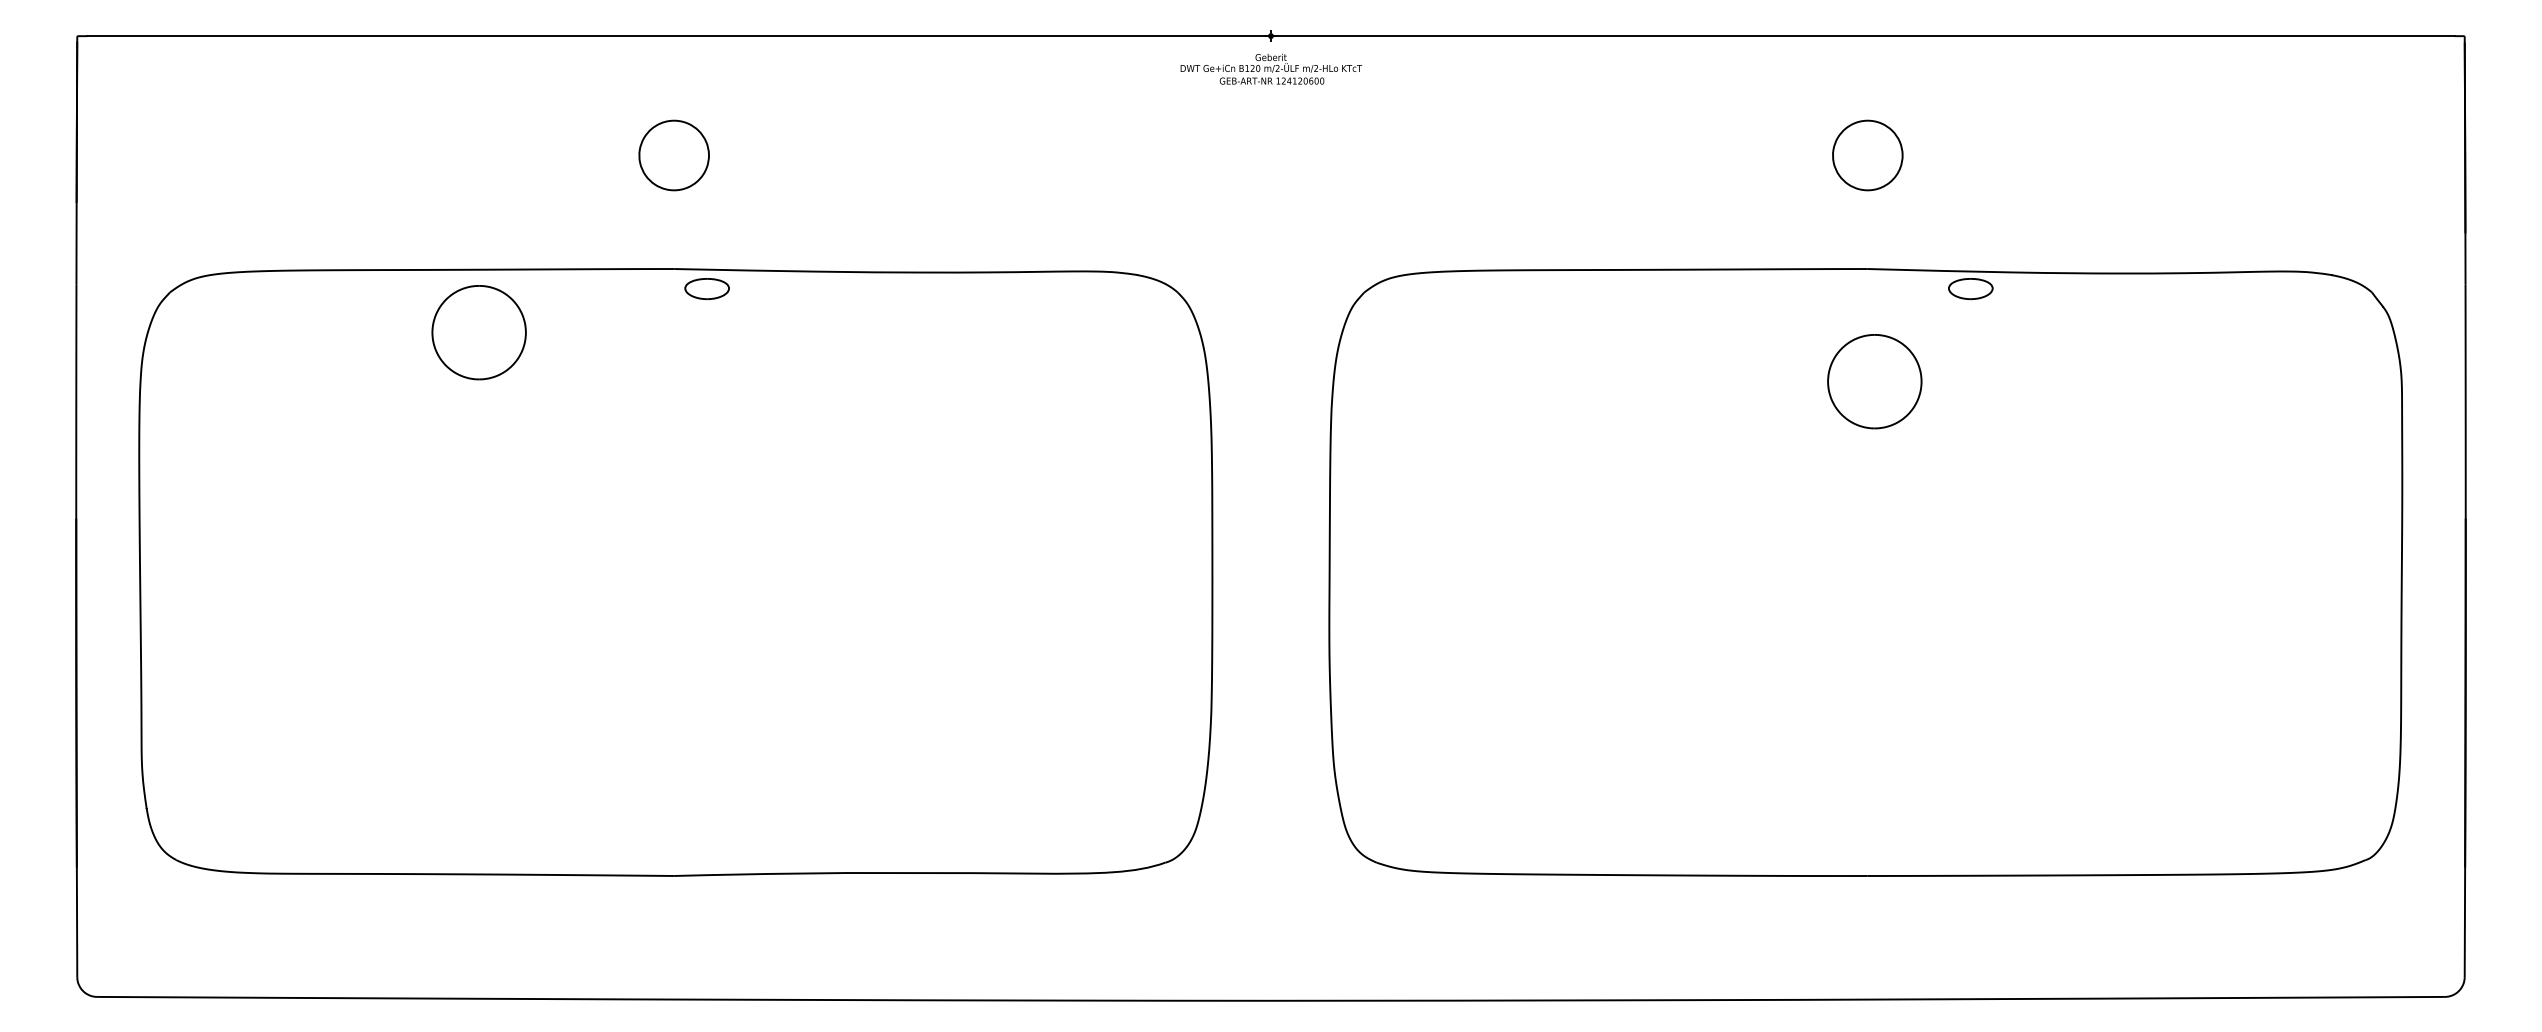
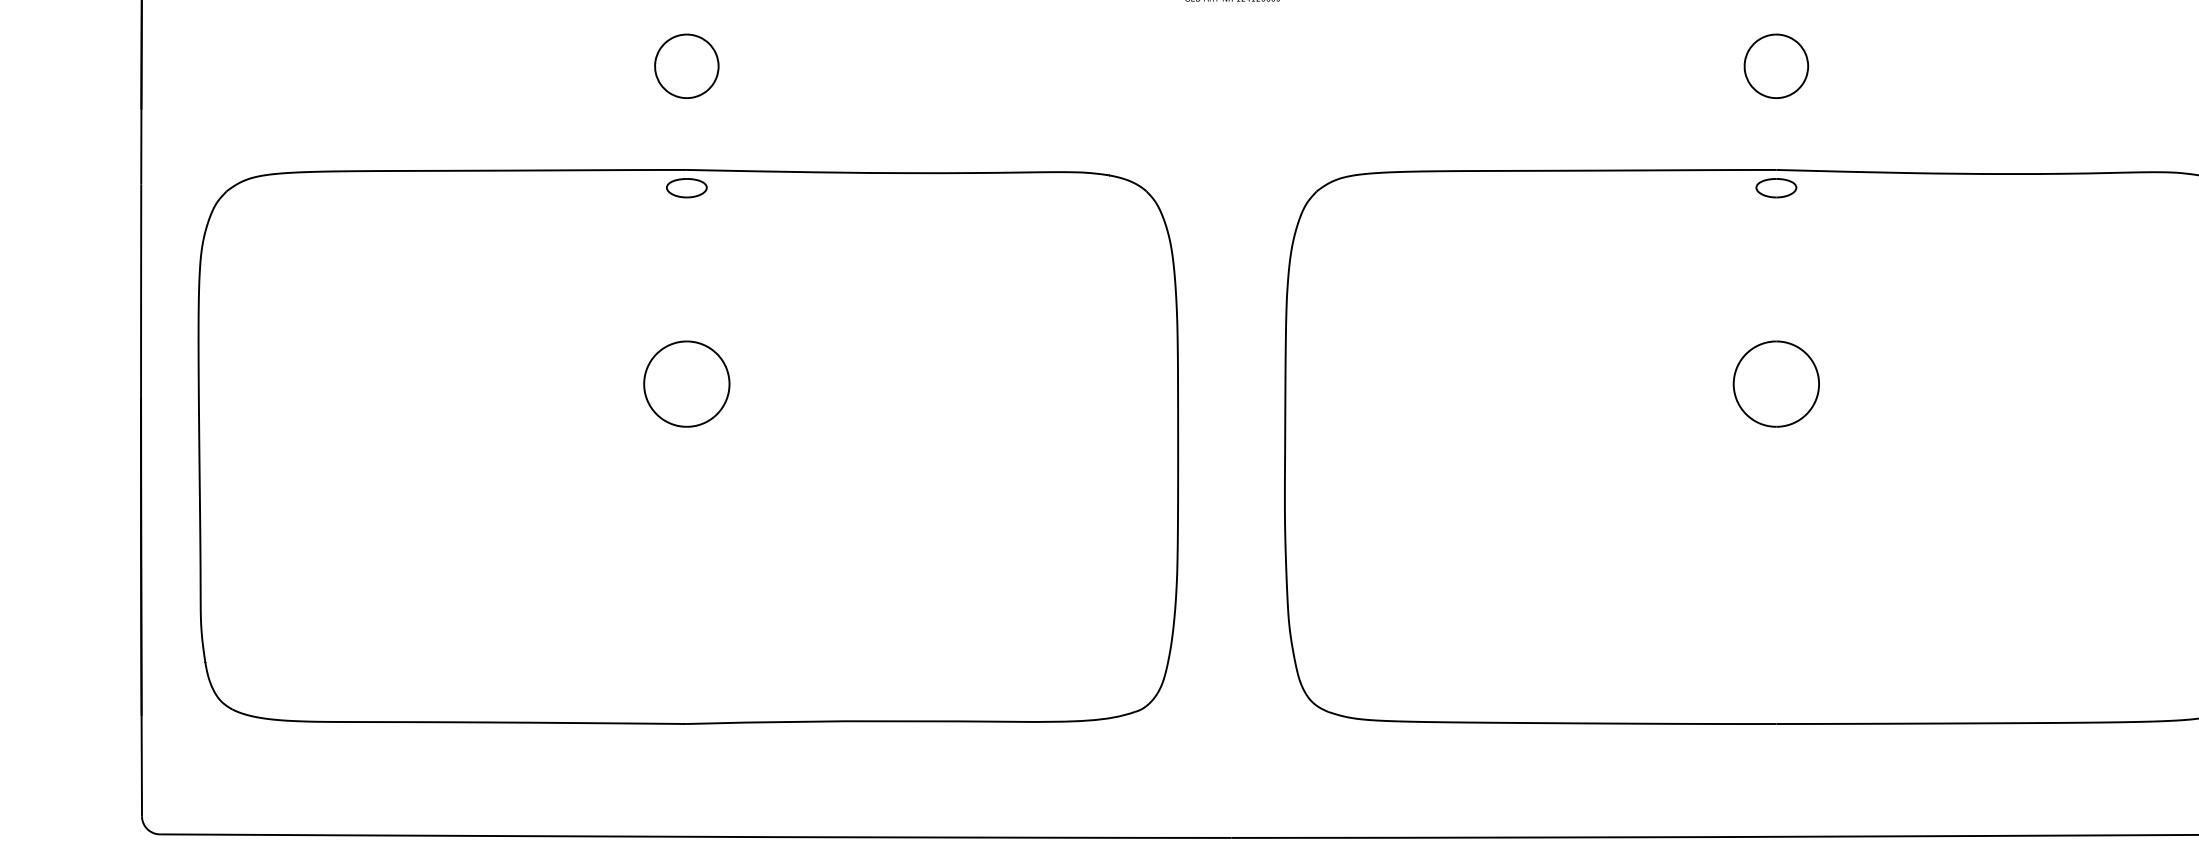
part: (706, 288) -> (686, 187), moved
part: (1970, 289) -> (1776, 188), moved
part: (478, 332) -> (686, 383), moved
part: (1874, 381) -> (1776, 383), moved

